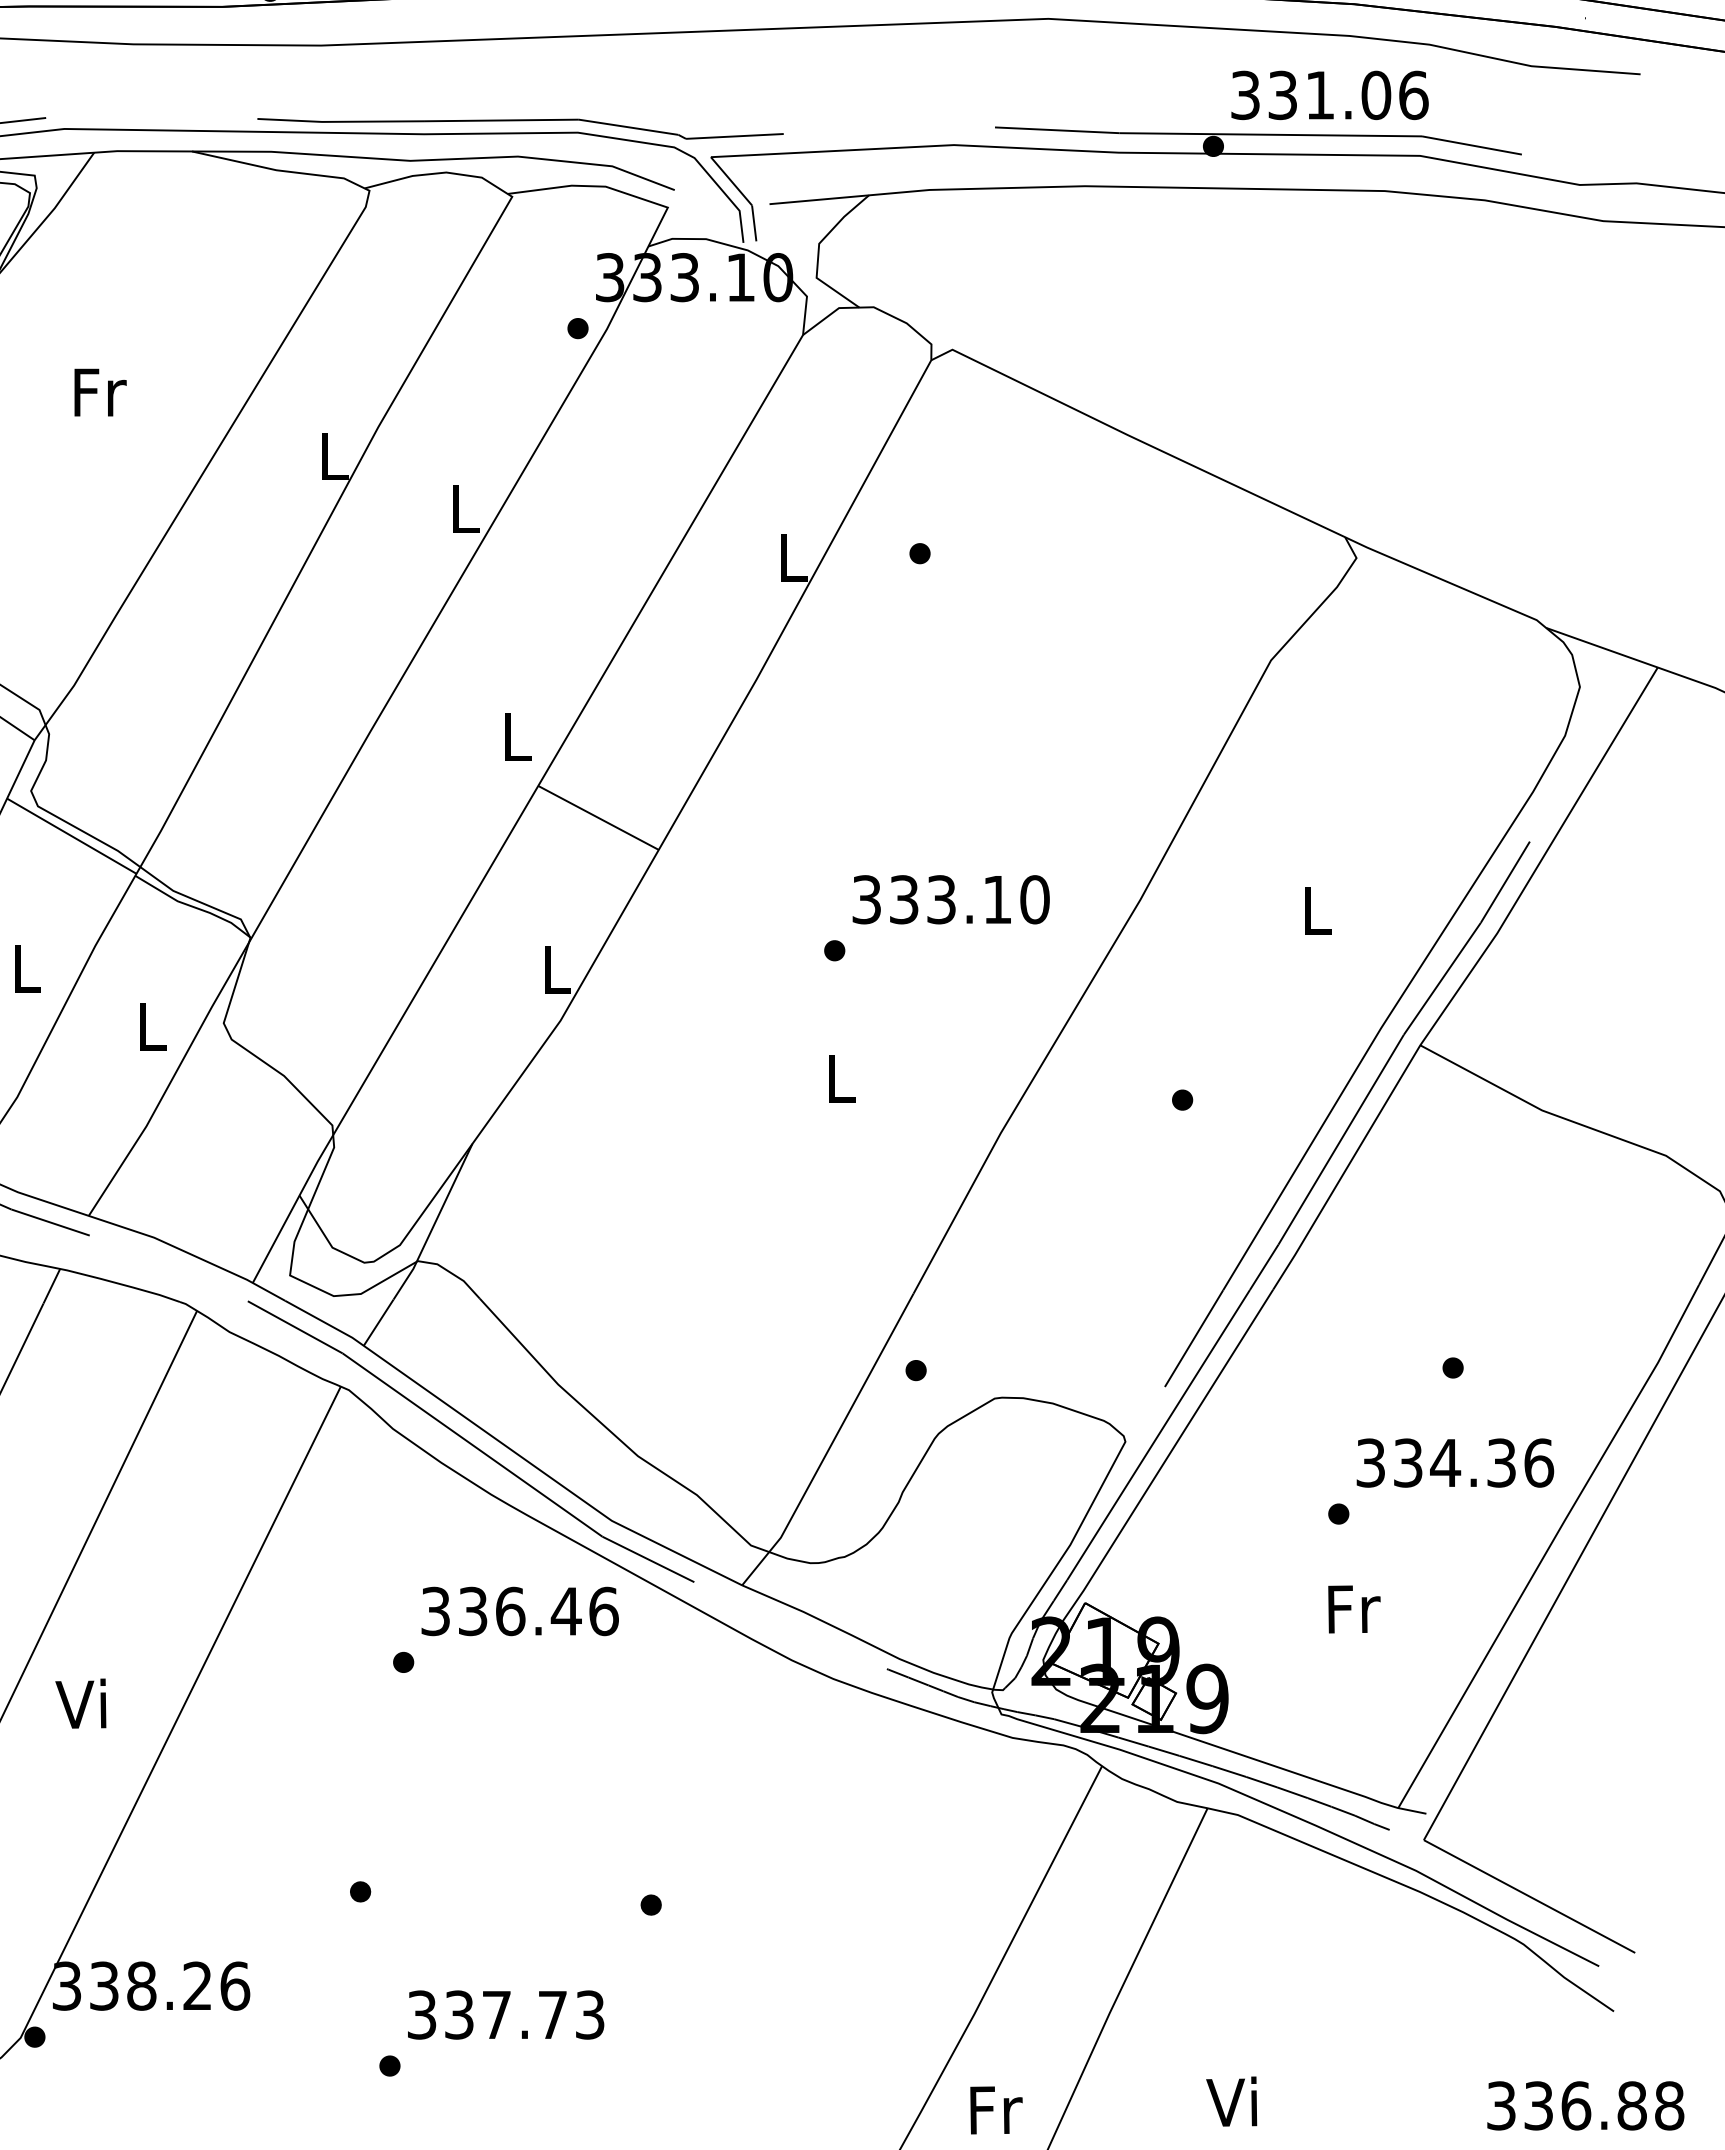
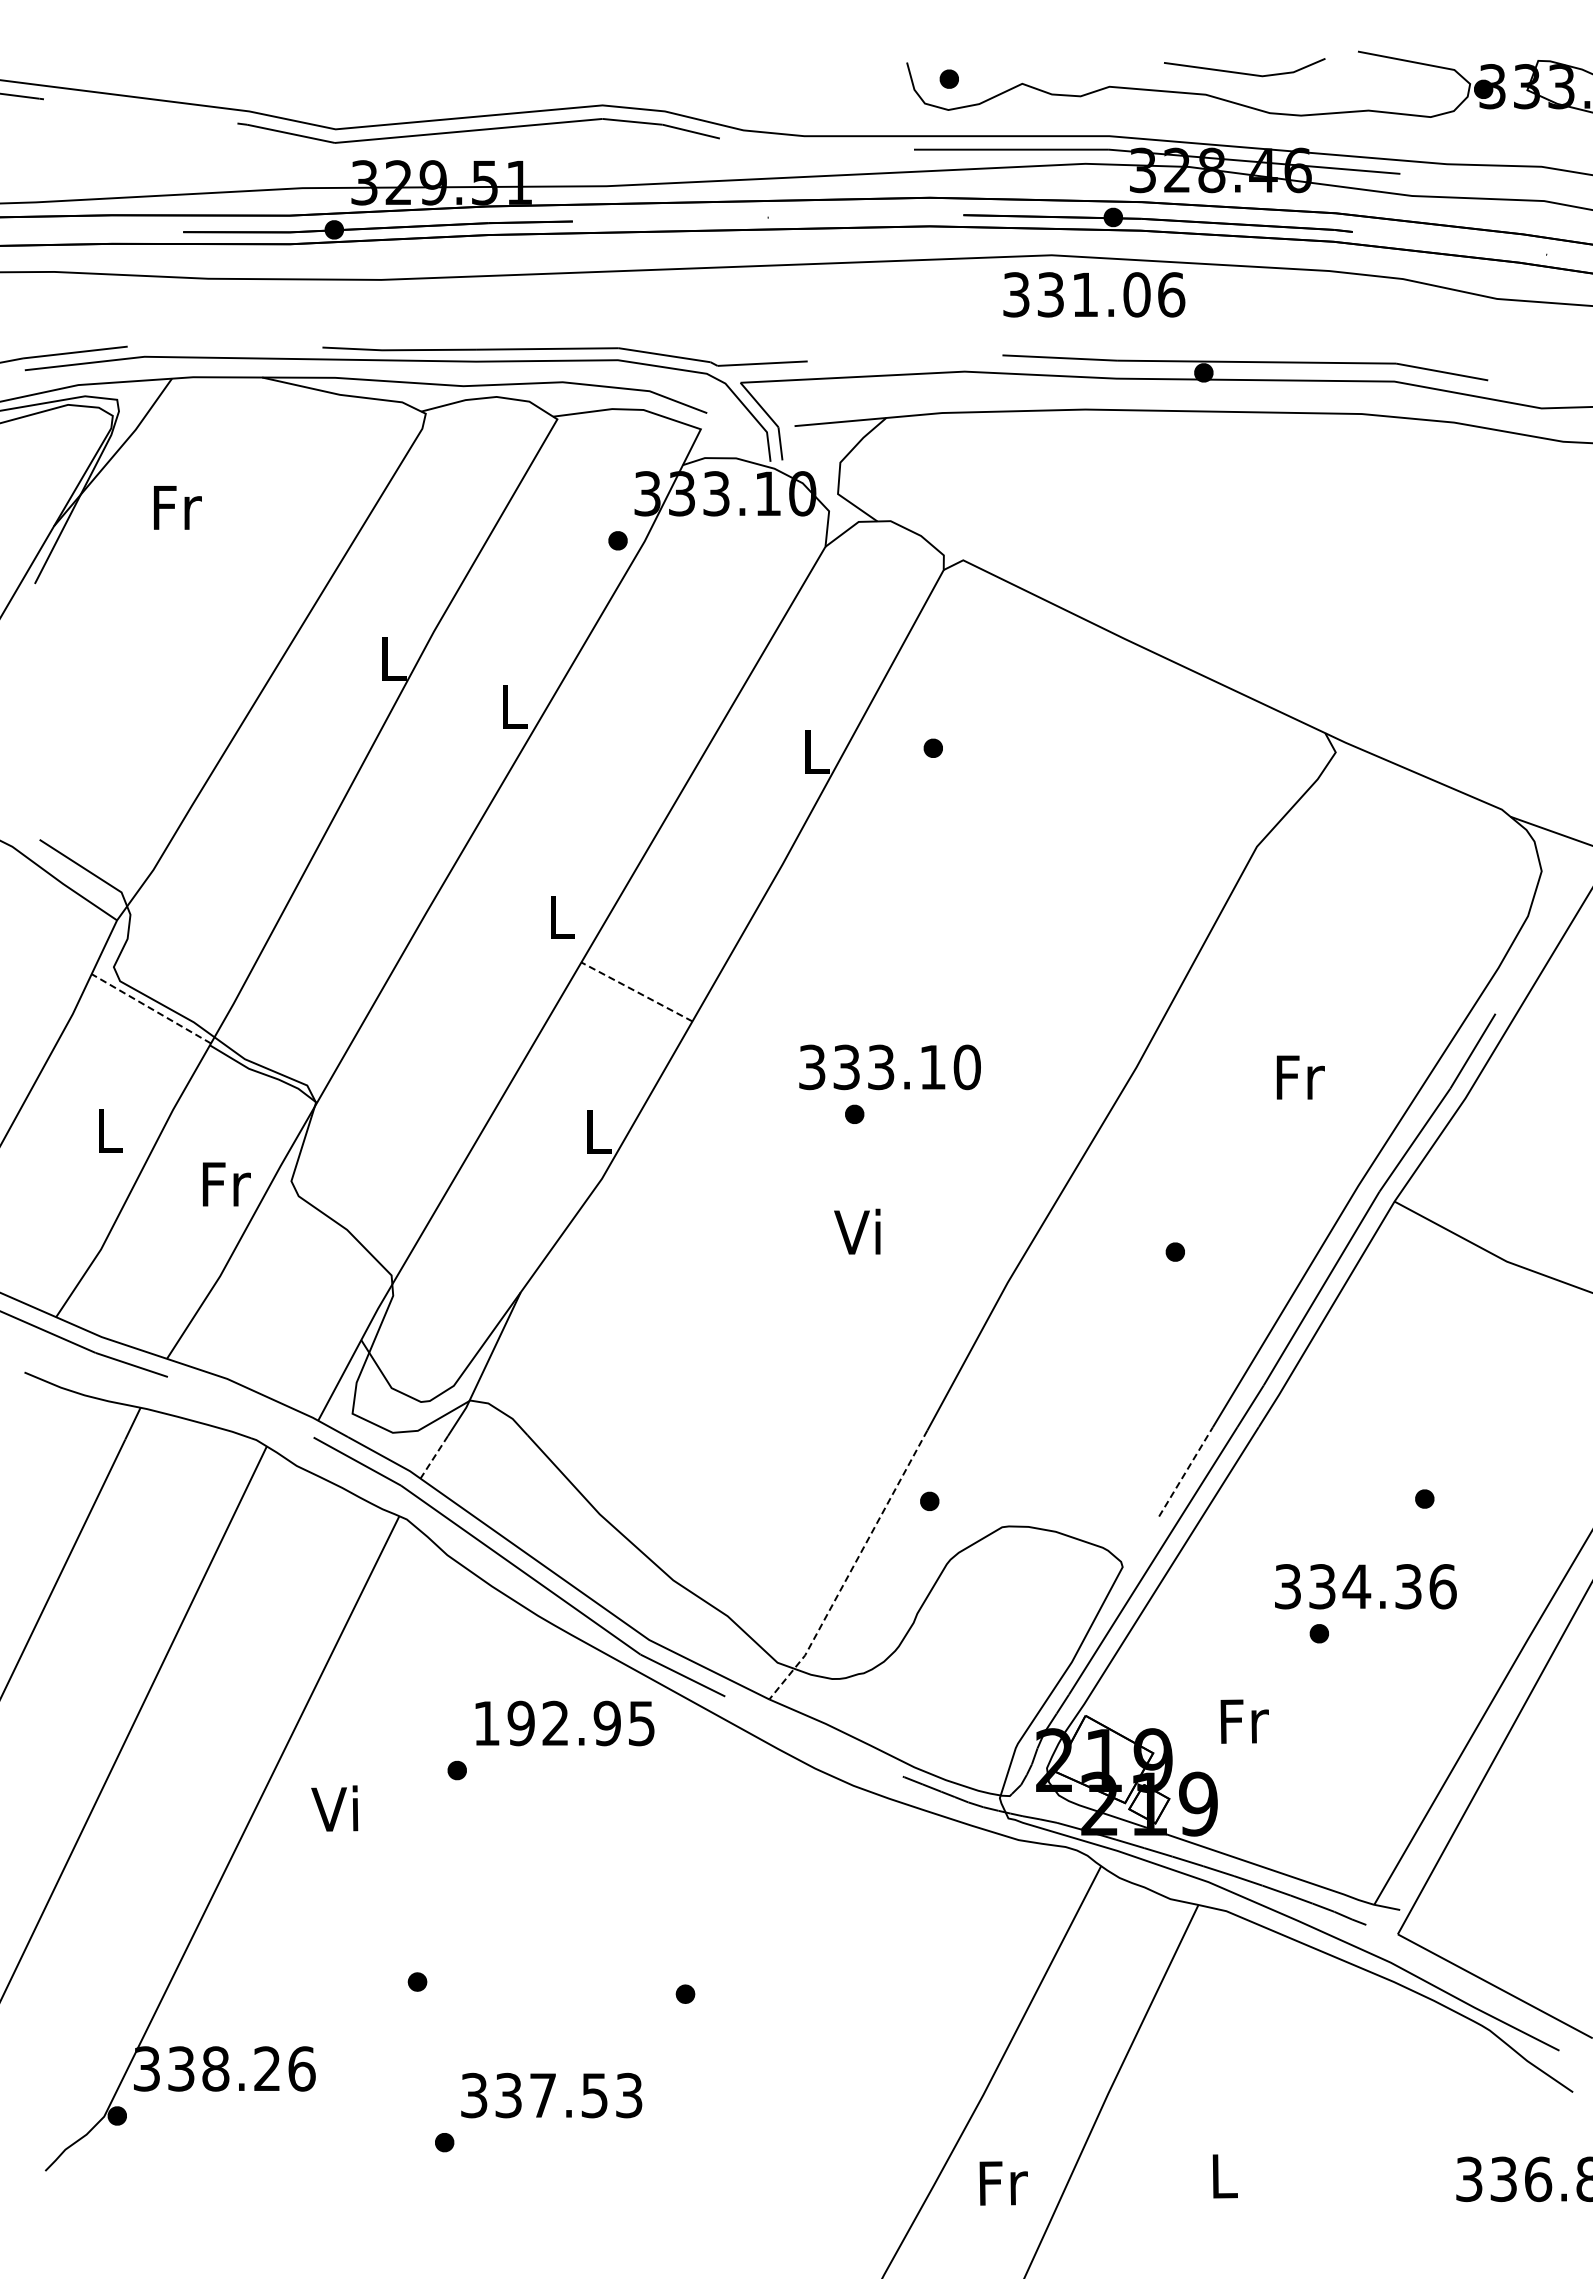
text: (1330, 95) -> (1094, 294), moved
text: (100, 392) -> (177, 507), moved
line: (598, 817) -> (636, 991), solid -> dashed
line: (71, 835) -> (151, 1008), solid -> dashed
text: (950, 899) -> (889, 1067), moved
text: (1318, 910) -> (1300, 1077), L -> Fr
text: (153, 1026) -> (226, 1184), L -> Fr
text: (837, 1077) -> (857, 1231), L -> Vi
line: (377, 1322) -> (433, 1457), solid -> dashed
line: (1194, 1338) -> (1186, 1471), solid -> dashed
line: (831, 1444) -> (851, 1569), solid -> dashed
text: (1454, 1462) -> (1365, 1586), moved
text: (1354, 1609) -> (1244, 1721), moved
text: (519, 1611) -> (564, 1723), 336.46 -> 192.95
text: (80, 1703) -> (334, 1808), moved
text: (552, 2014) -> (594, 2095), 337.73 -> 337.53
text: (1231, 2101) -> (1220, 2175), Vi -> L

